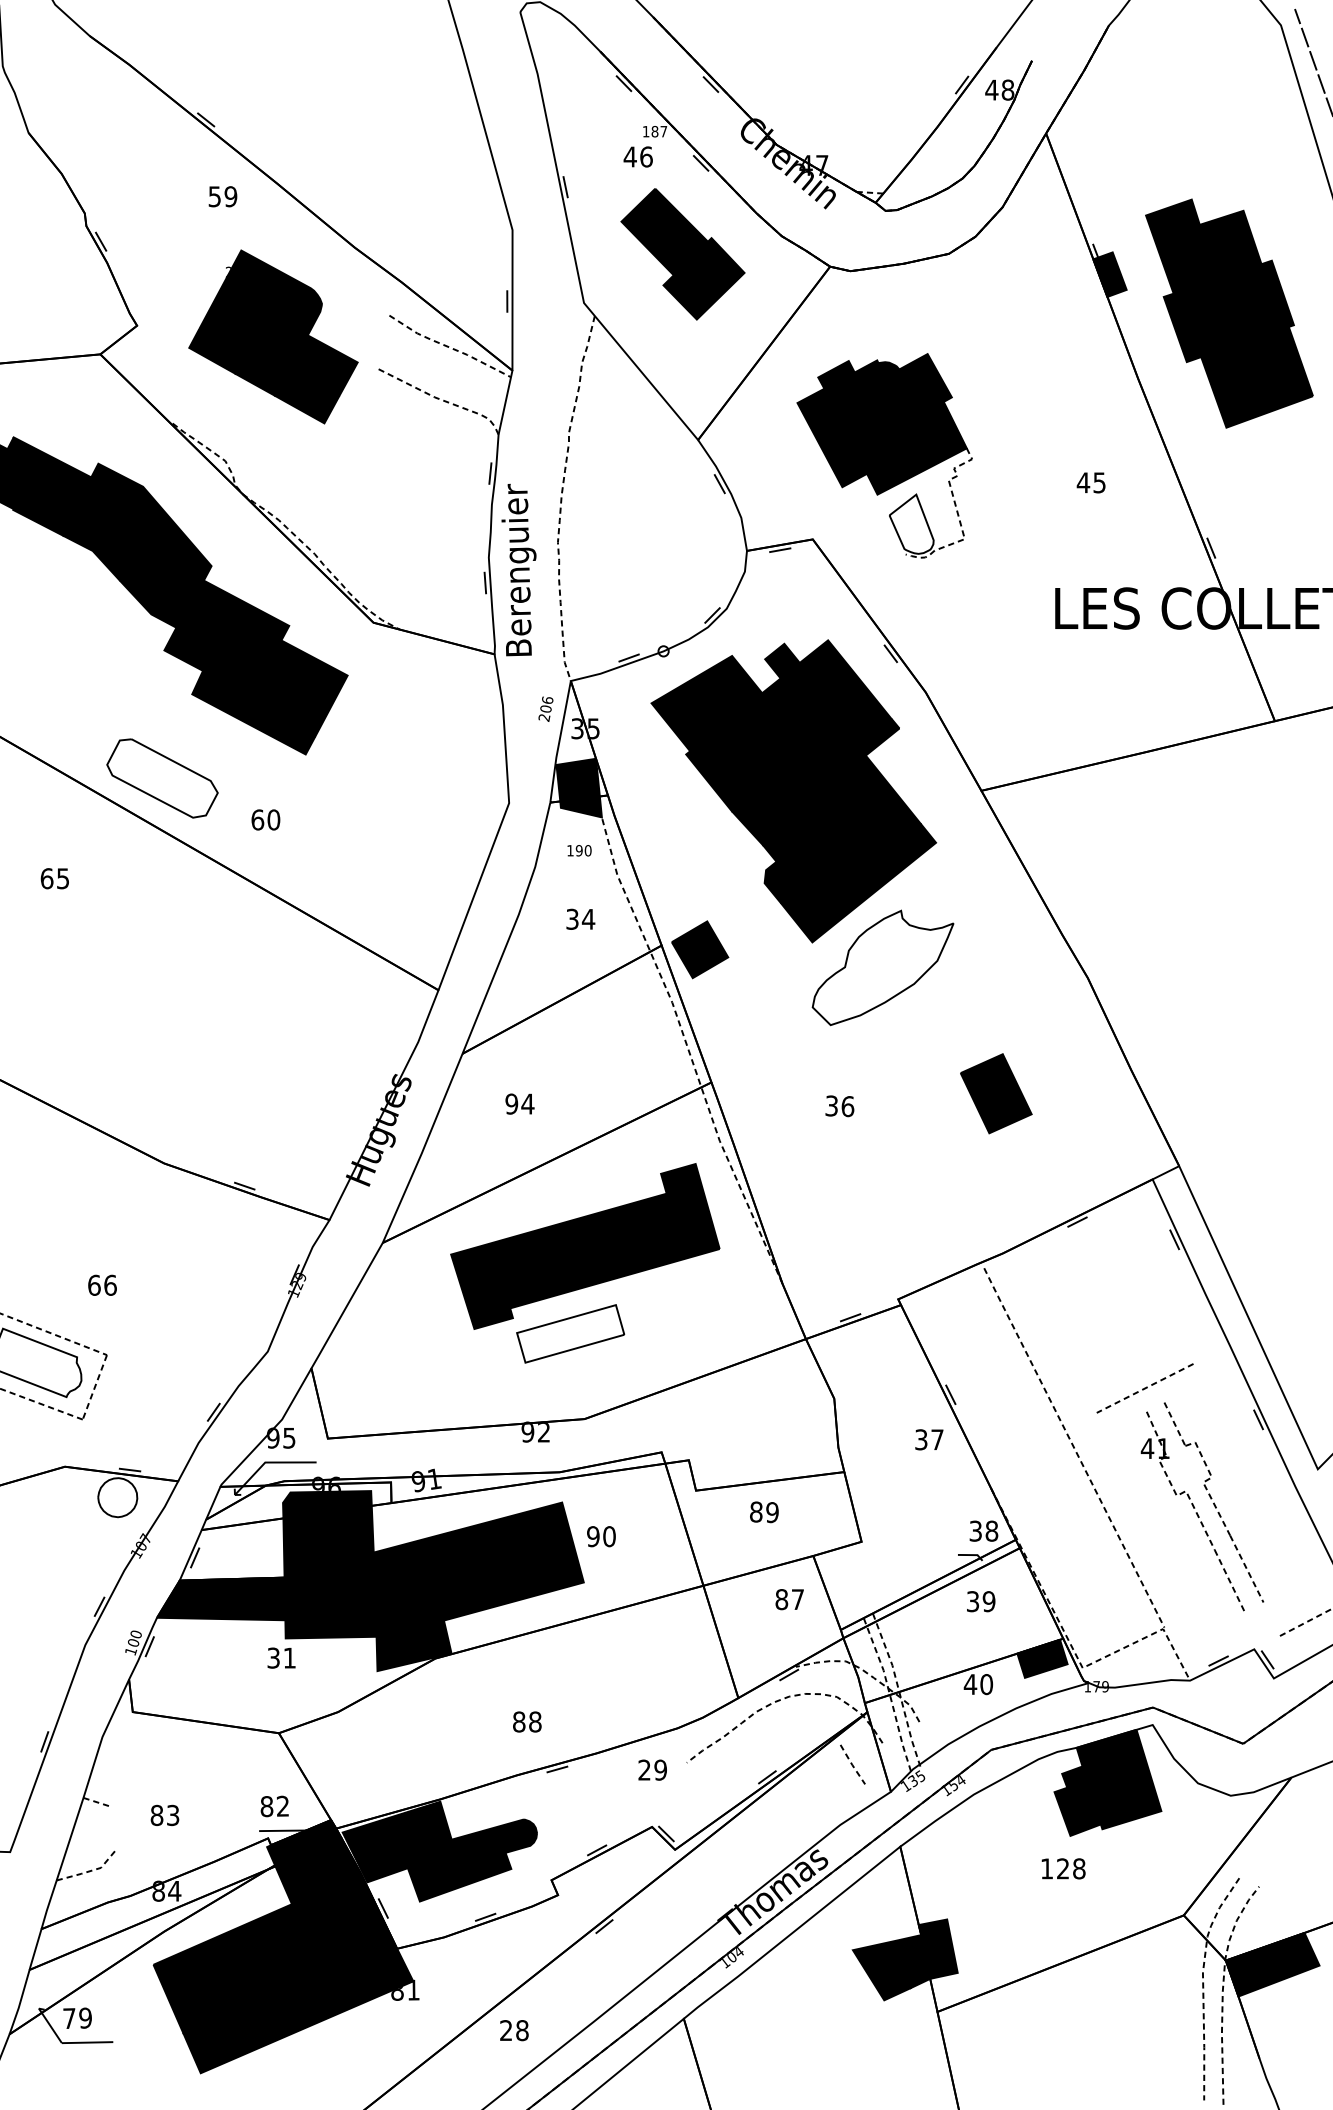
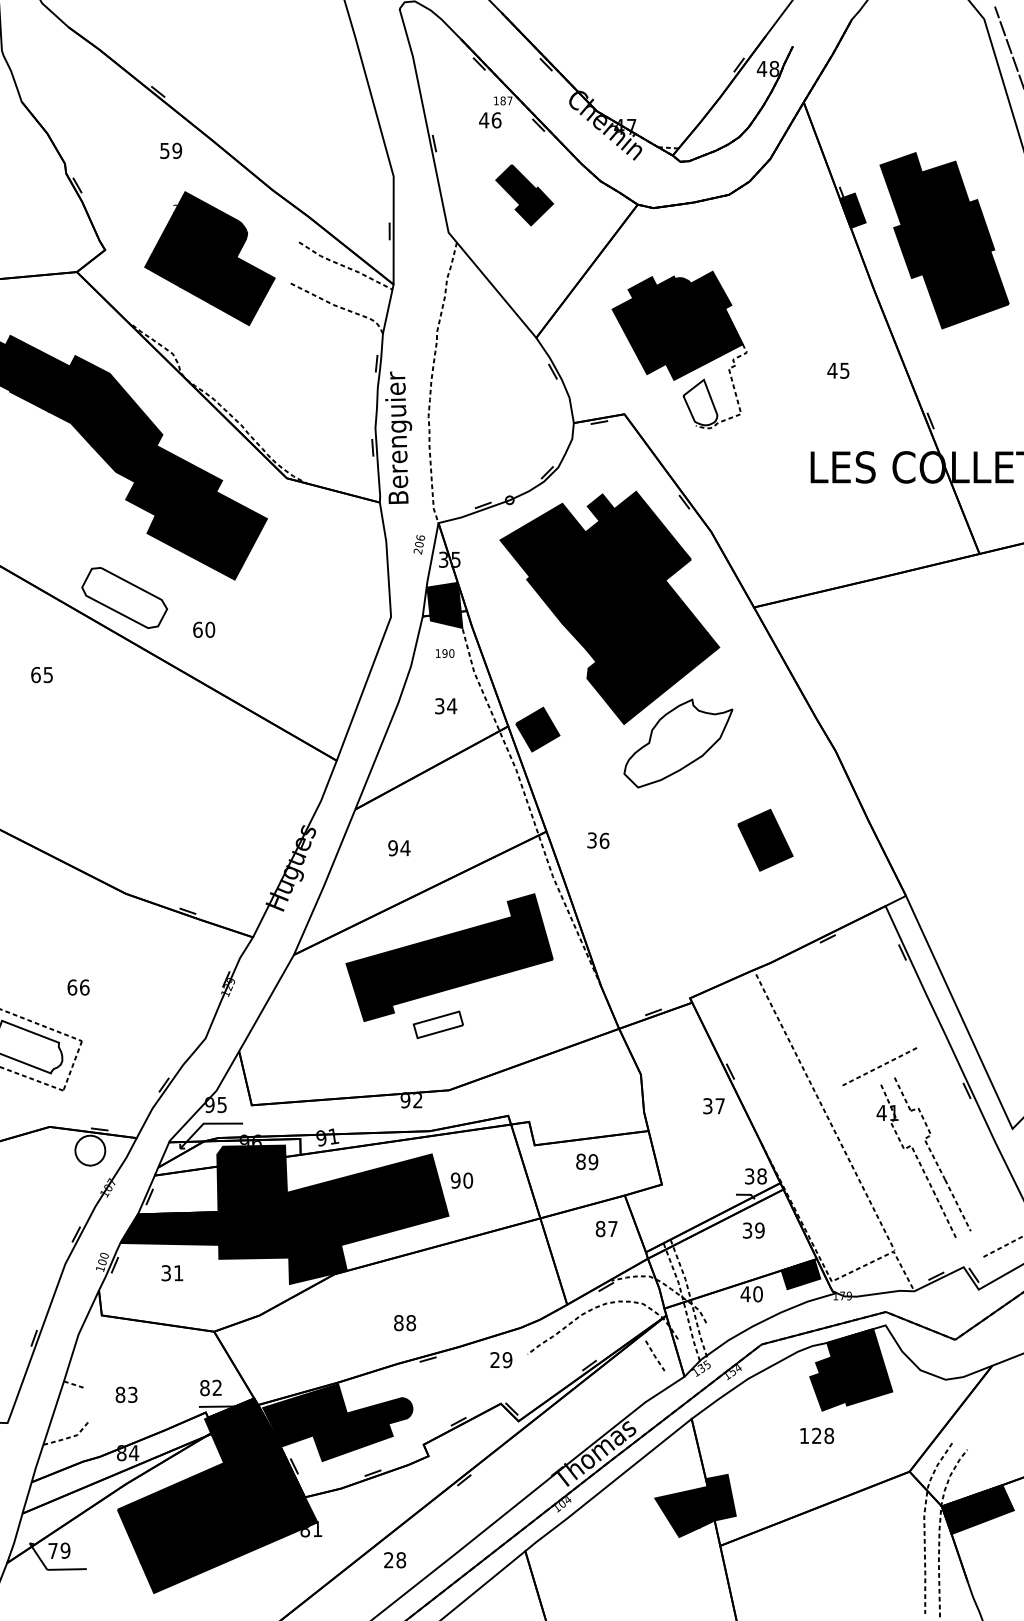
part: (682, 254) -> (524, 195), size x0.6
text: (839, 1106) -> (598, 840), moved
part: (570, 1333) -> (438, 1024), size x0.6
text: (281, 1657) -> (172, 1272), moved

